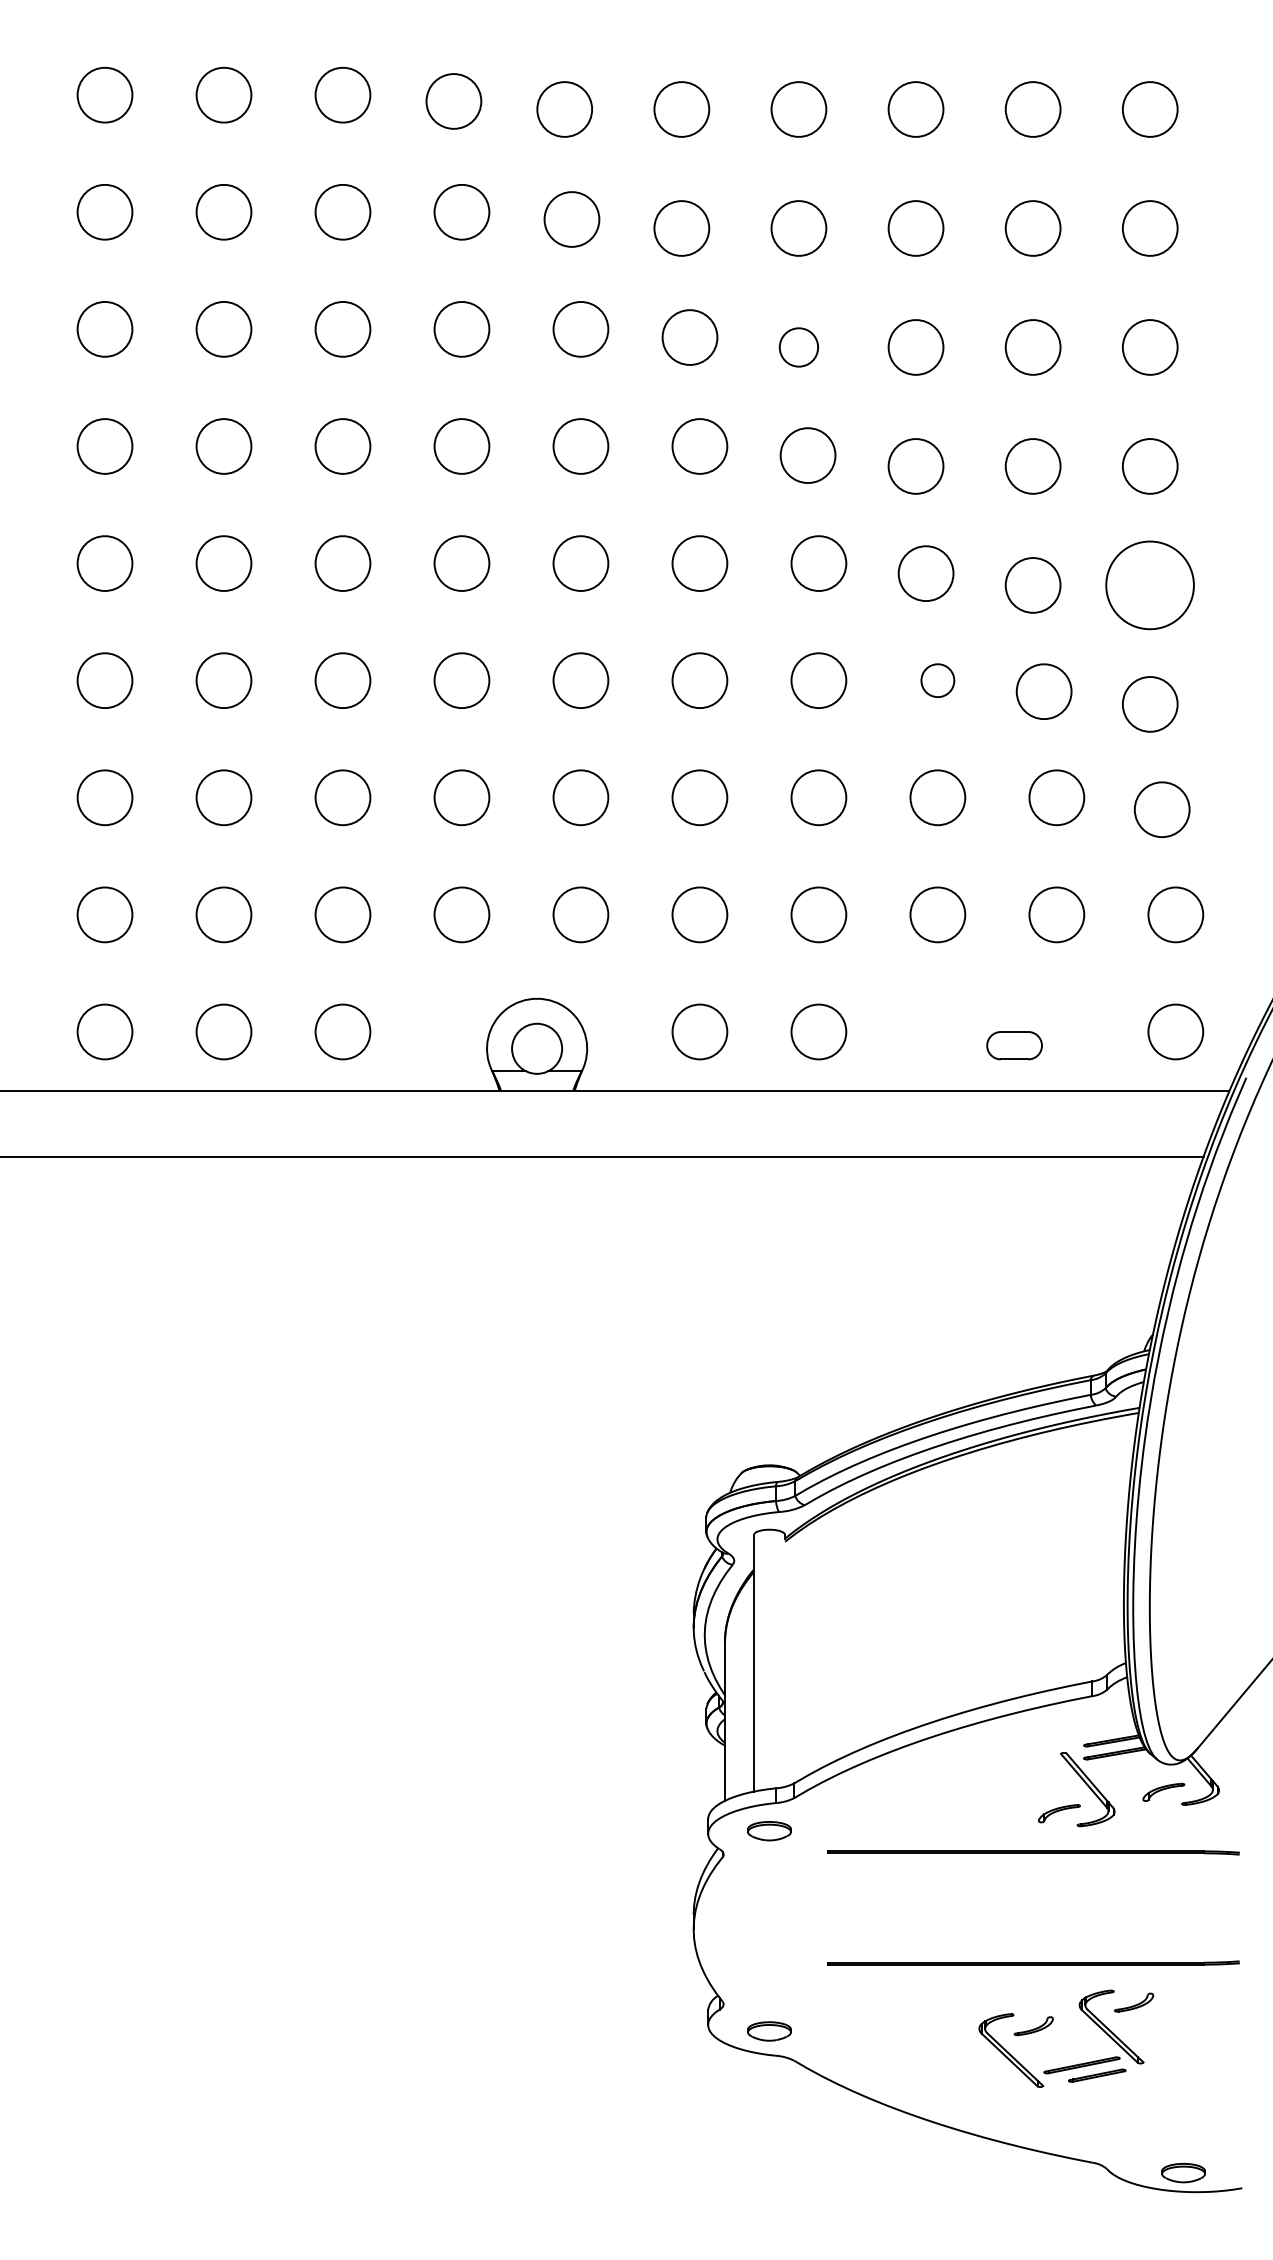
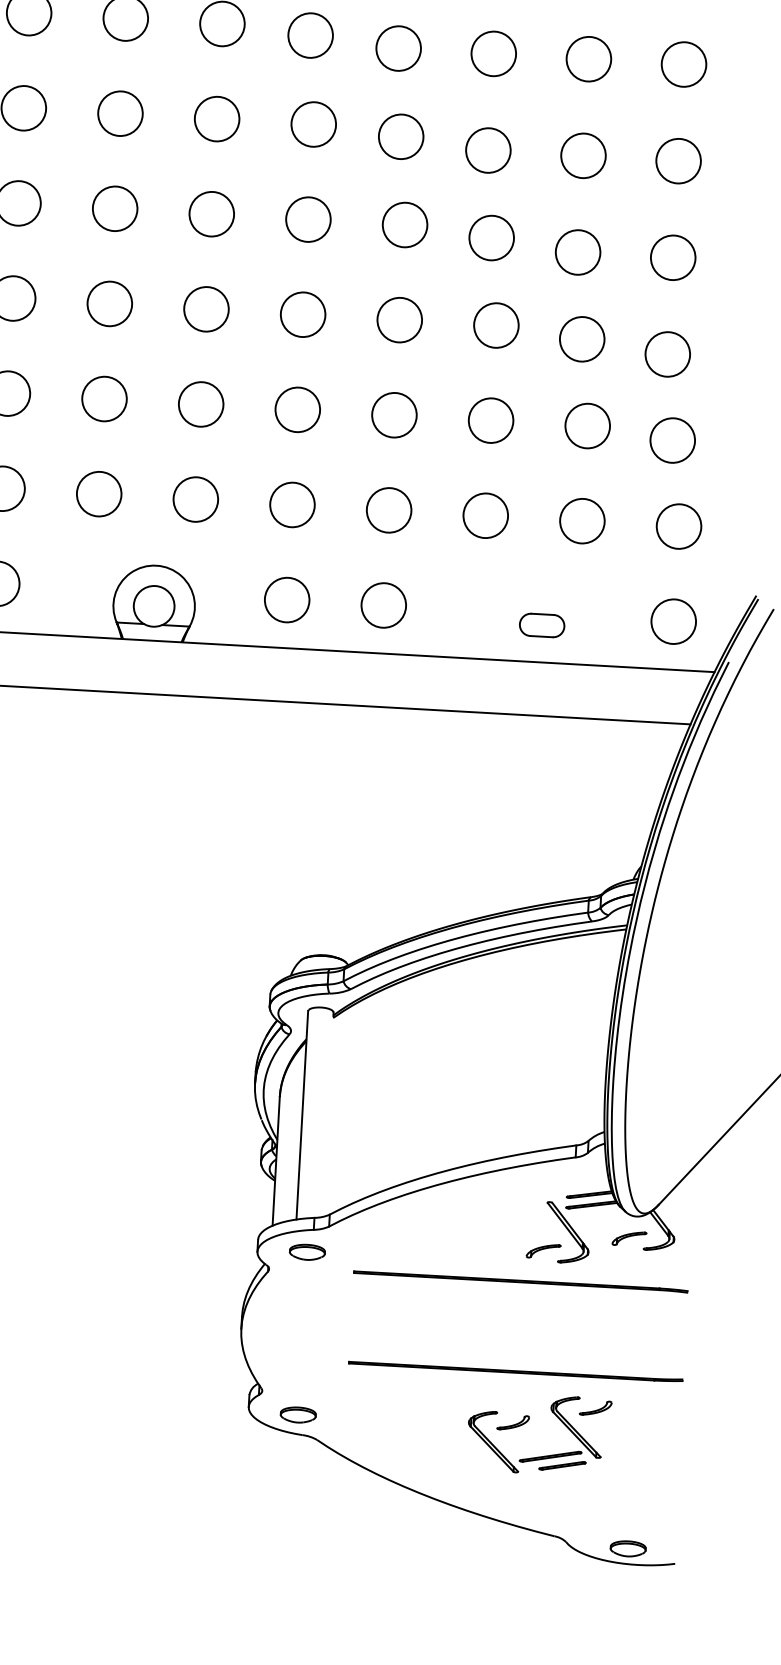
circle: (798, 347) -> (398, 48), size x1.43
circle: (1150, 585) -> (673, 257), size x0.62
circle: (937, 680) -> (496, 325), size x1.67

